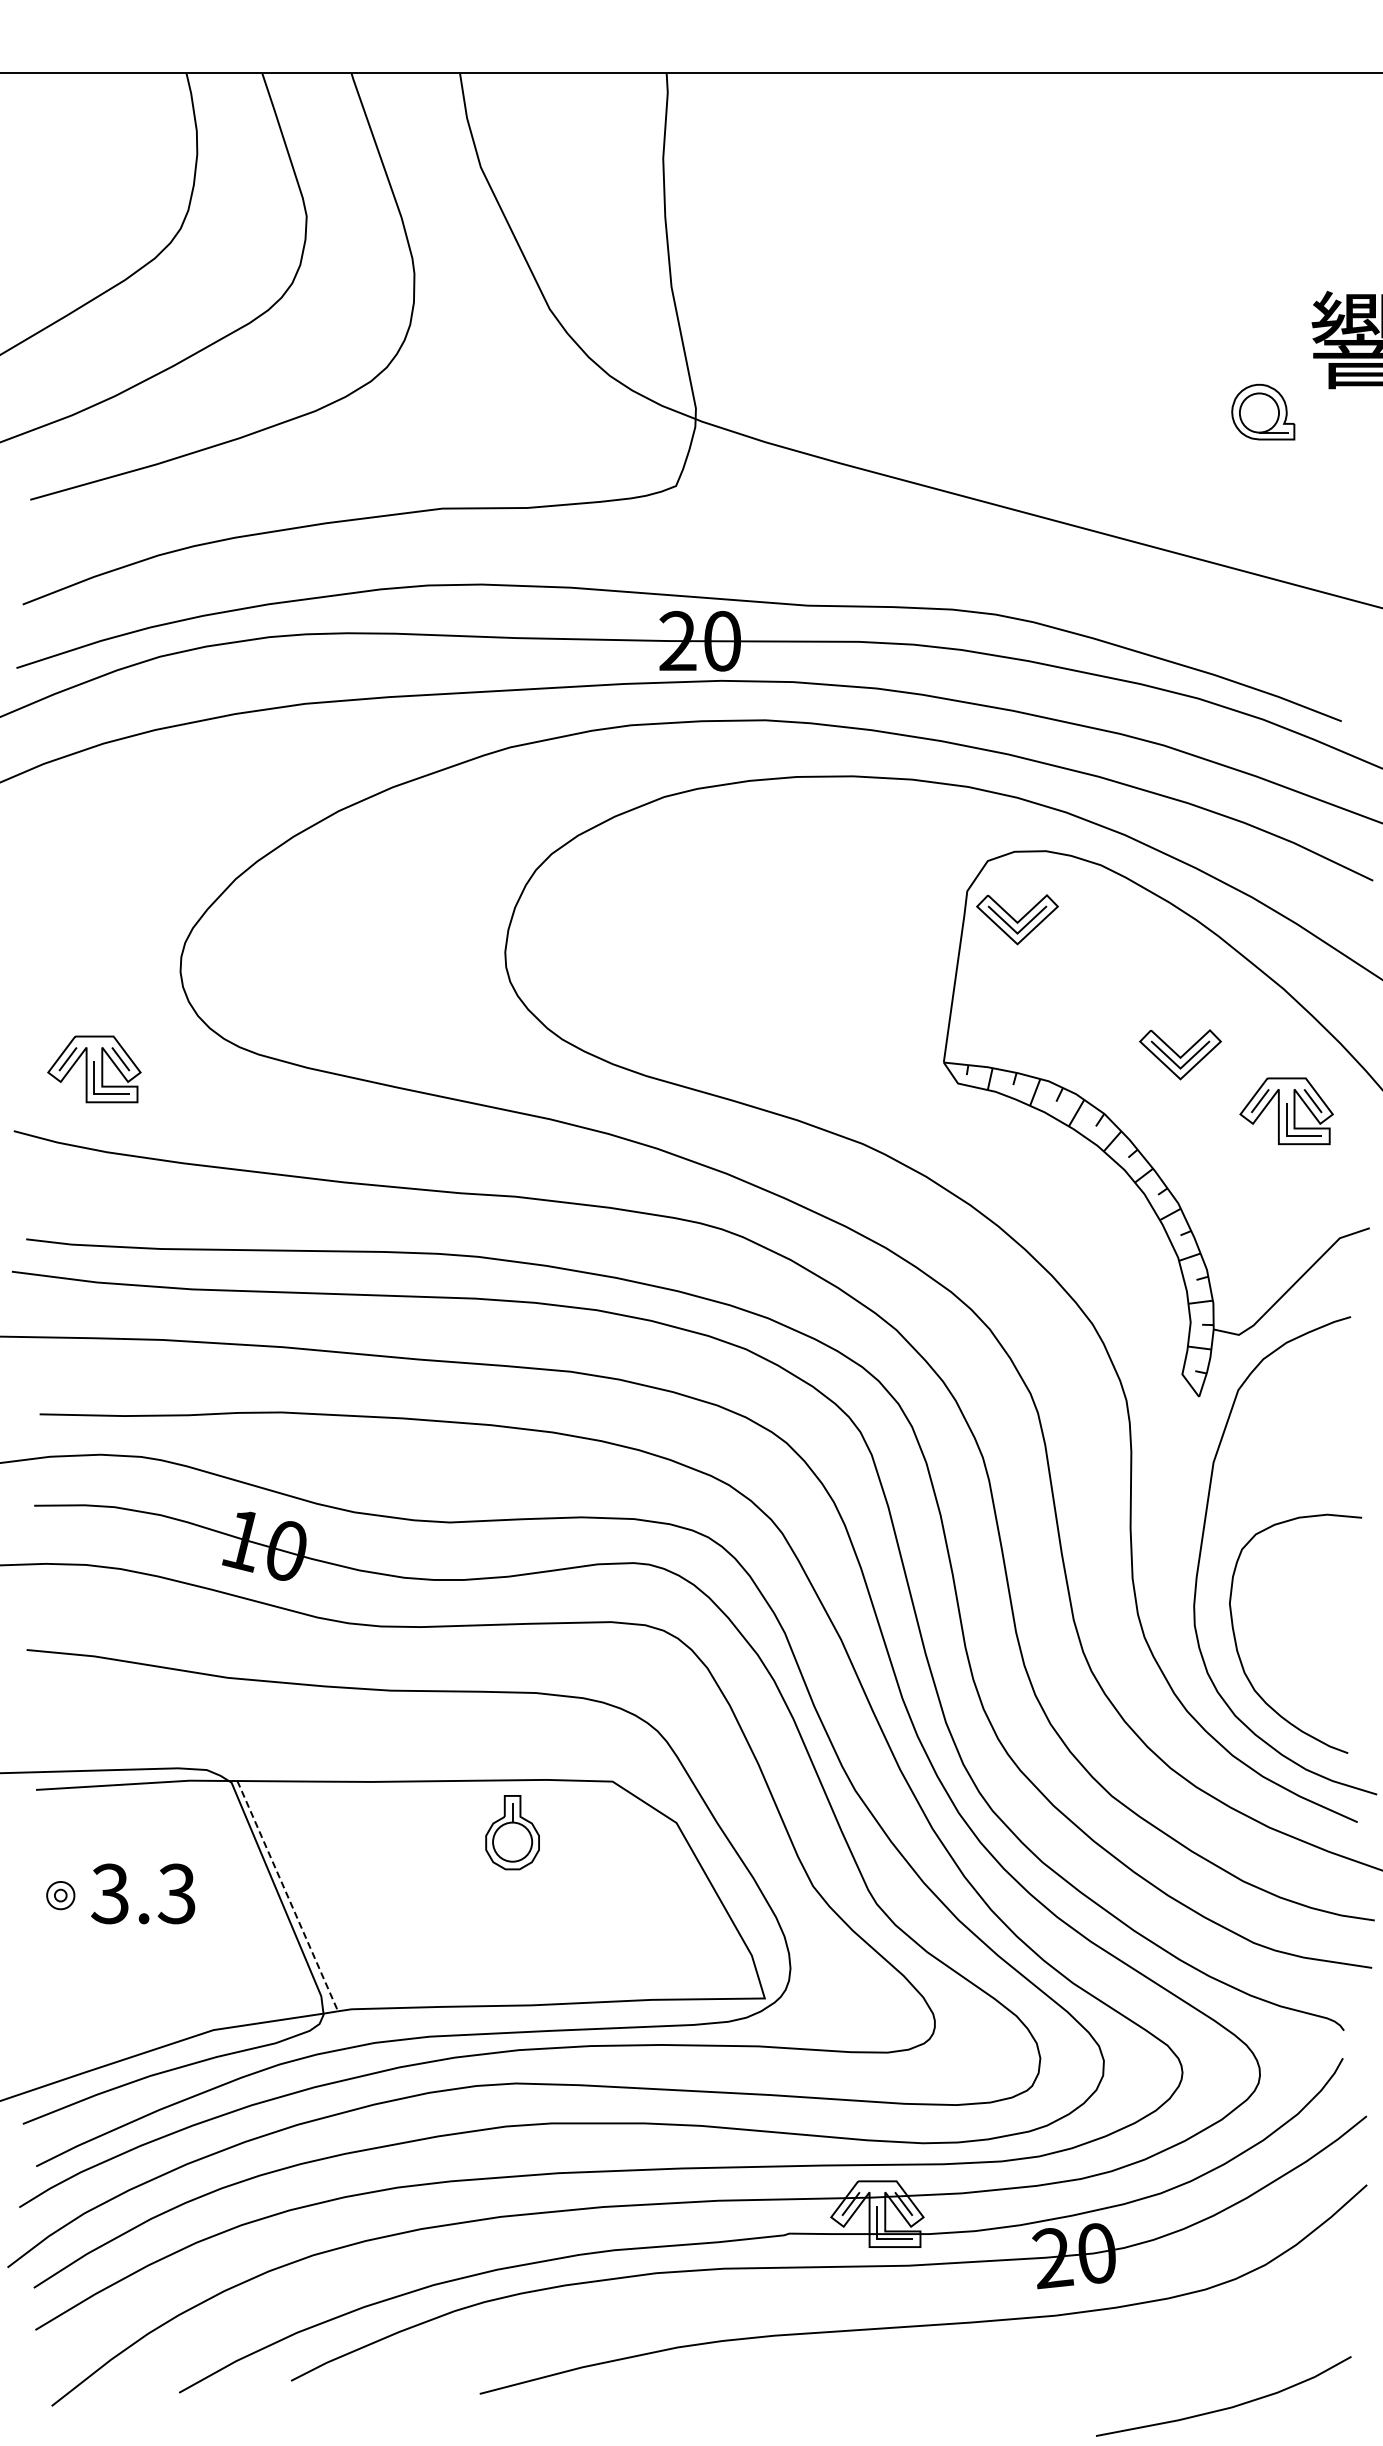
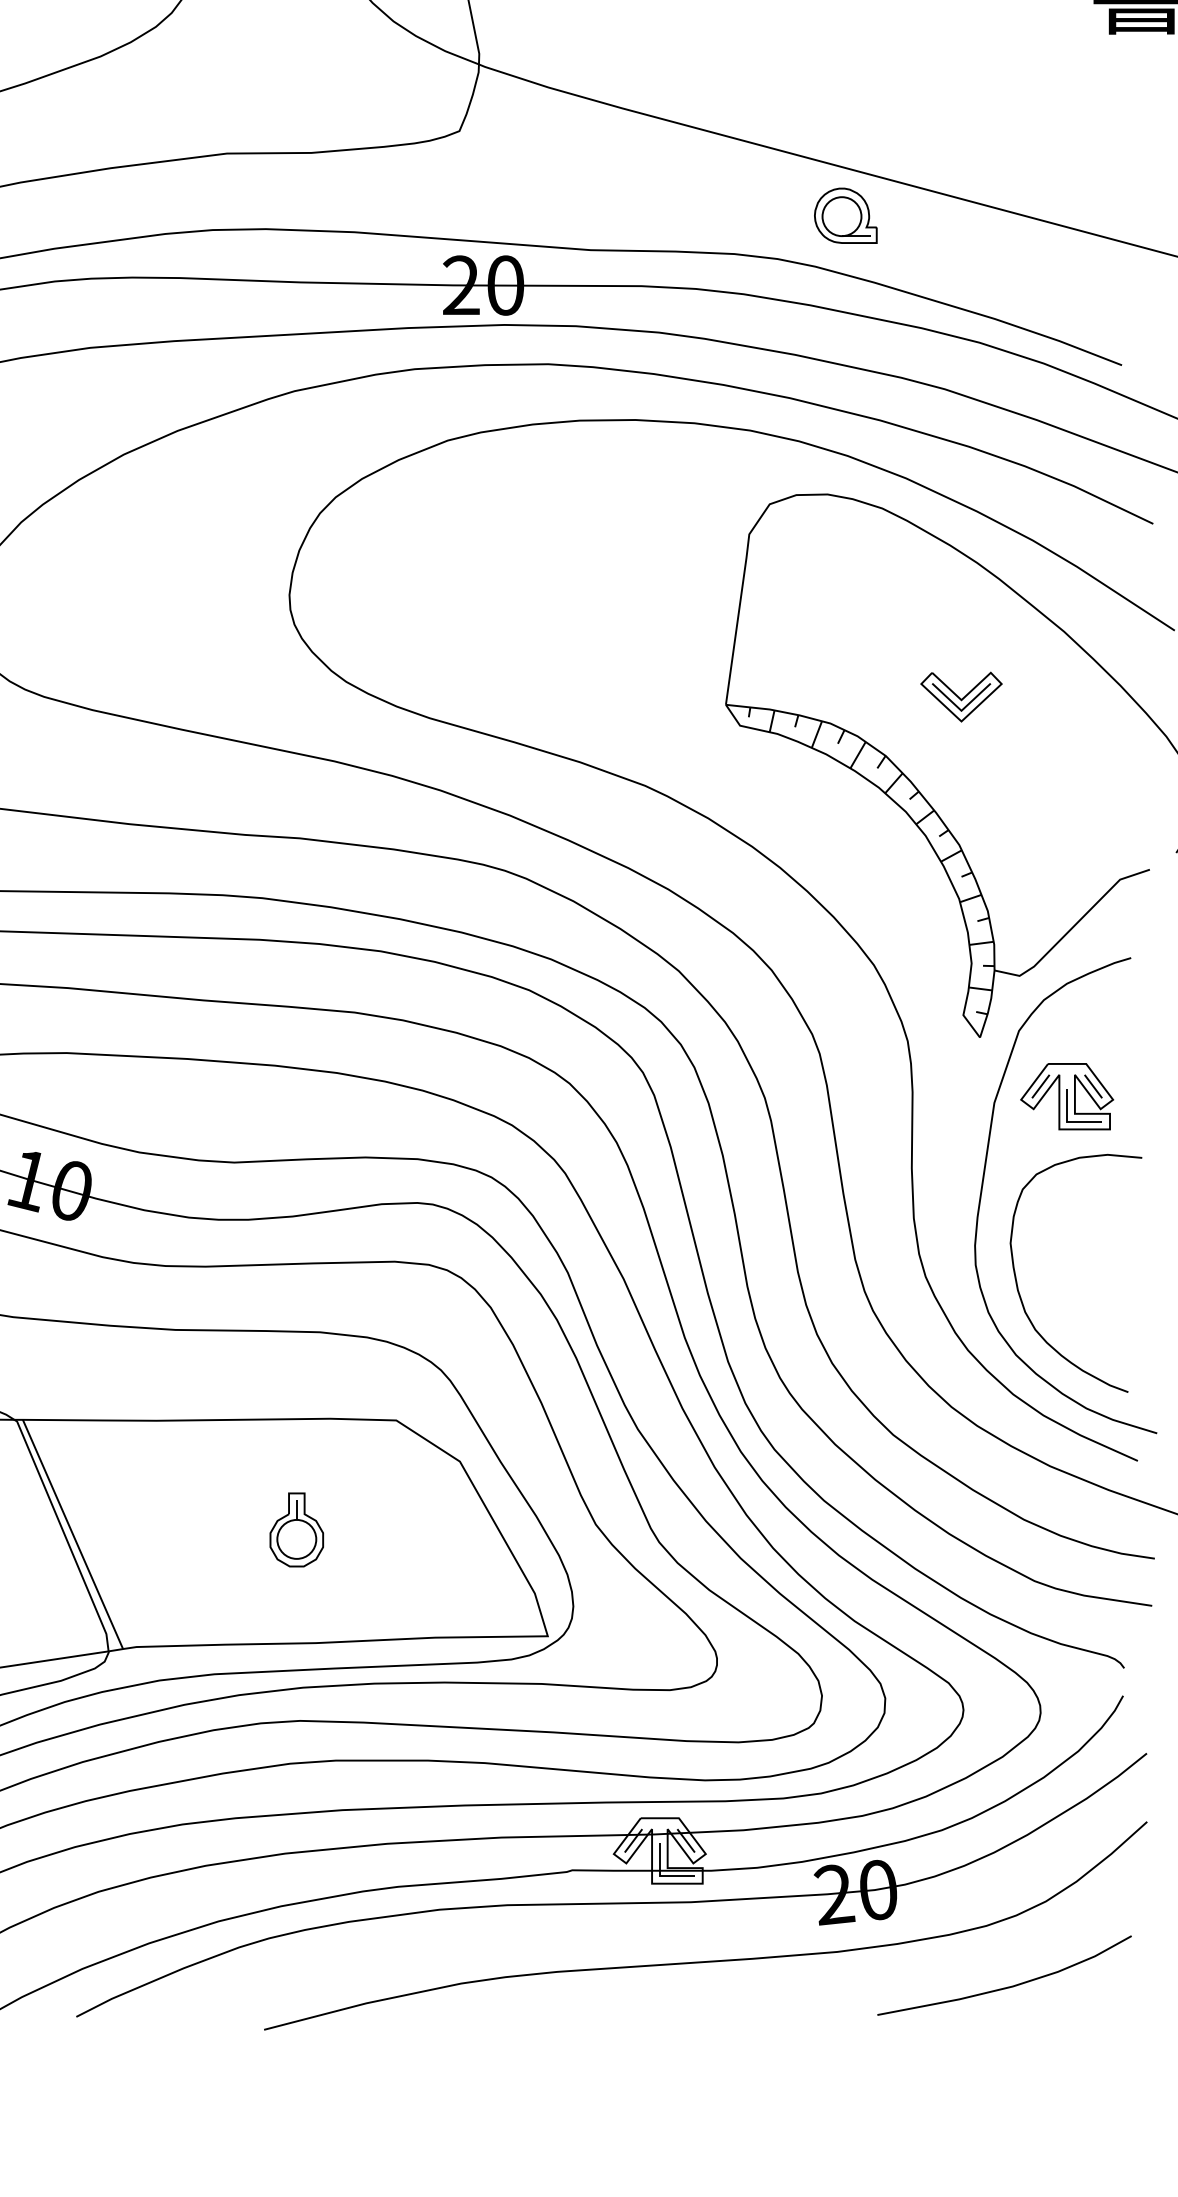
part: (1263, 412) -> (846, 216), moved
part: (1017, 919) -> (799, 562), removed
part: (1286, 1111) -> (1066, 1096), moved
part: (512, 1832) -> (296, 1529), moved
line: (287, 1896) -> (72, 1534), dashed -> solid
curve: (1226, 2407) -> (1007, 1986), moved

